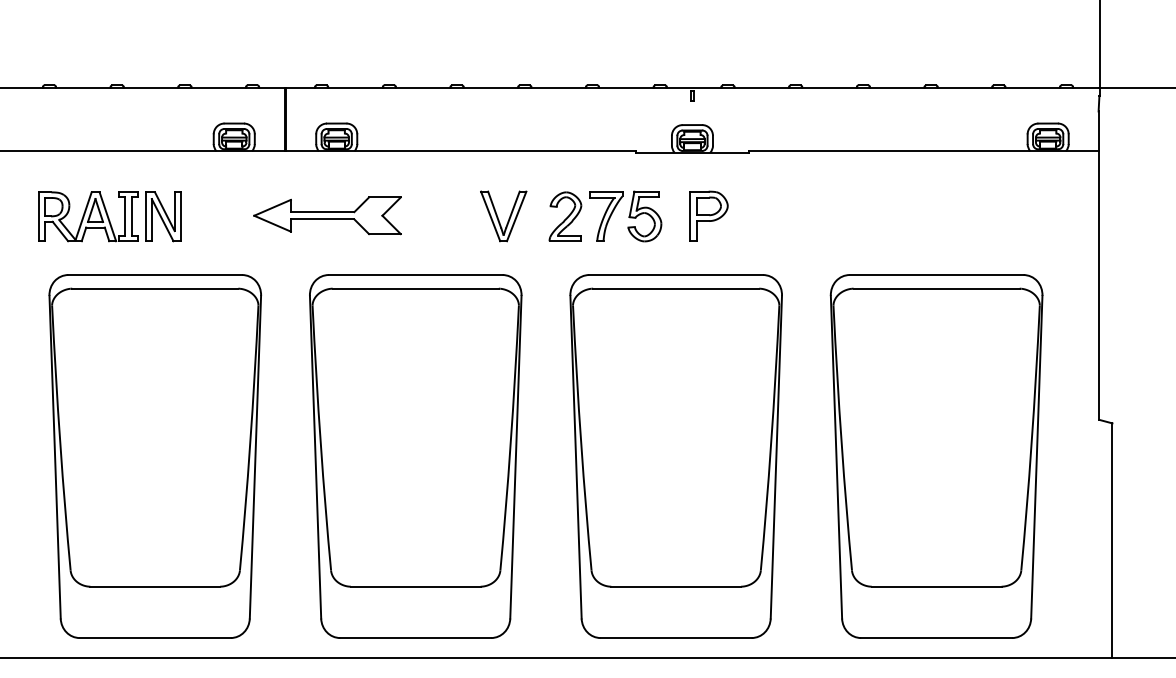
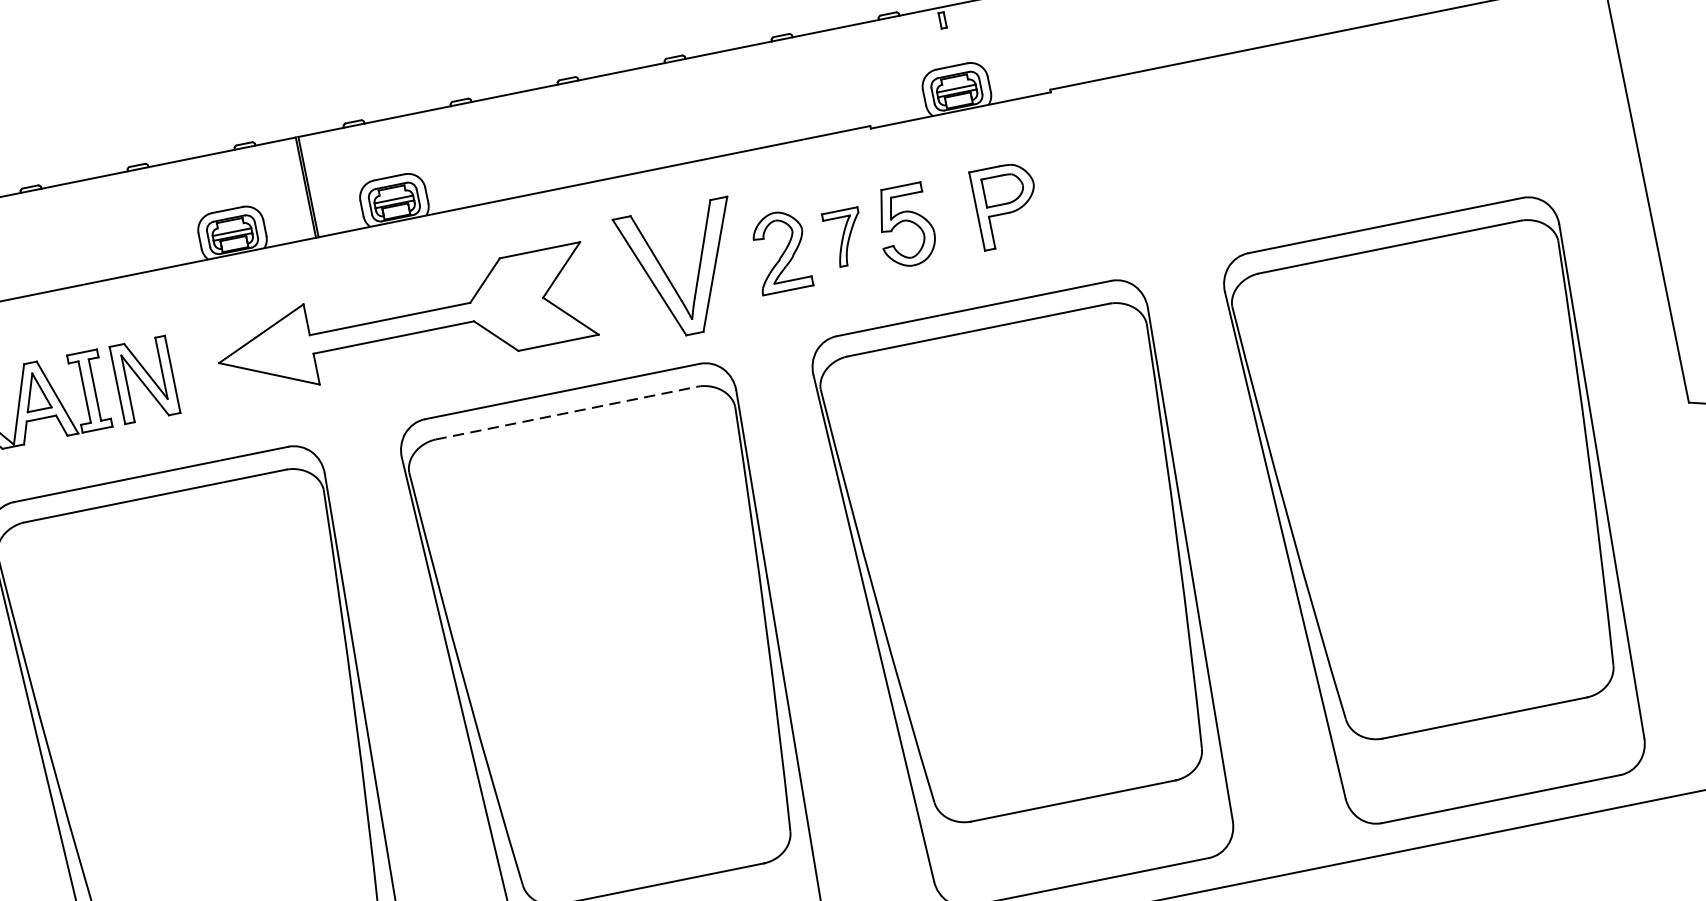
part: (327, 215) -> (404, 325), size x1.6
part: (503, 216) -> (682, 271), size x1.6
part: (606, 216) -> (845, 238), size x0.7
line: (416, 288) -> (568, 412), solid -> dashed

